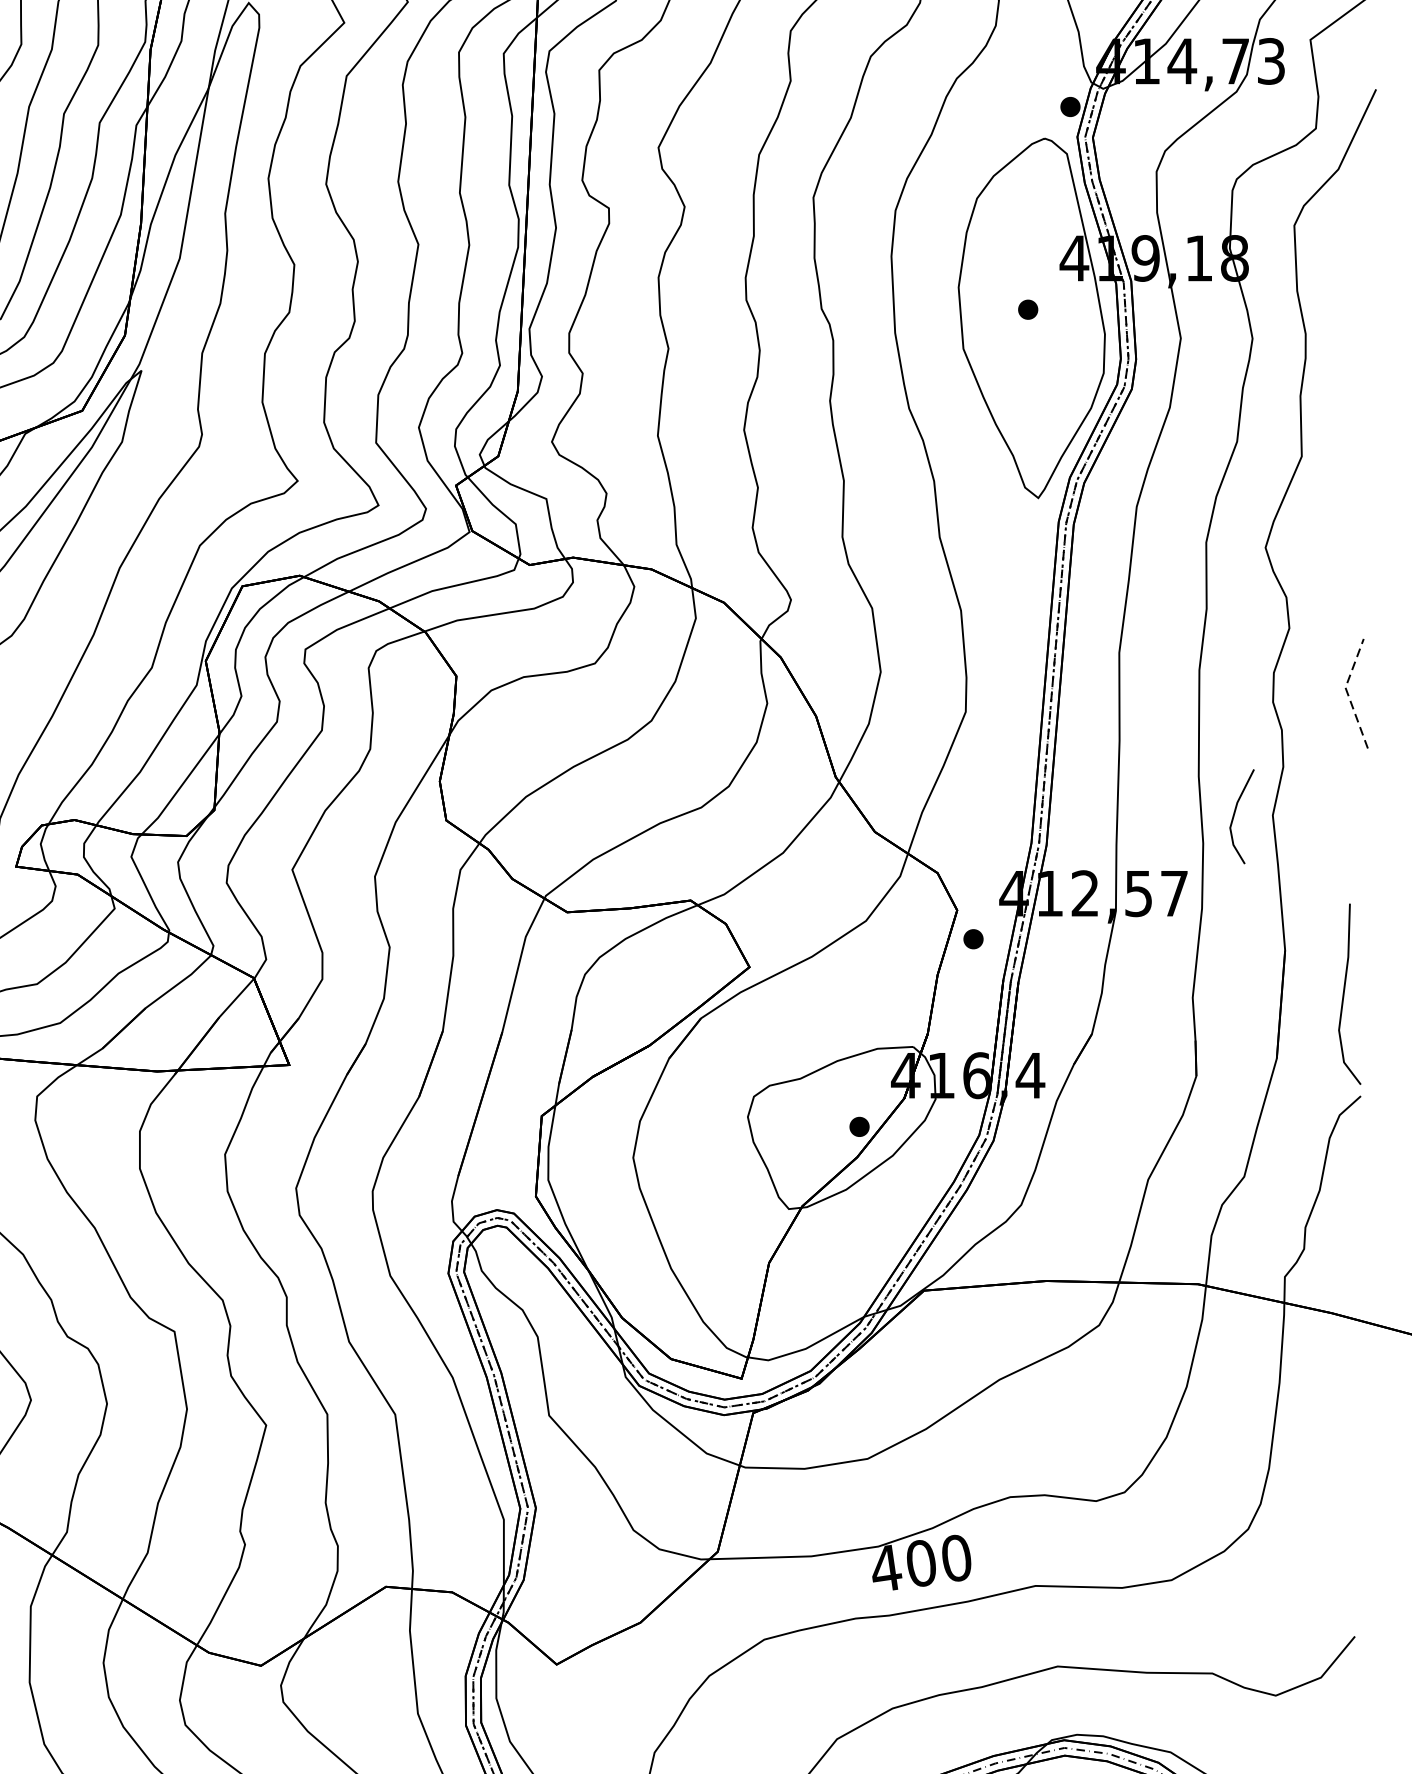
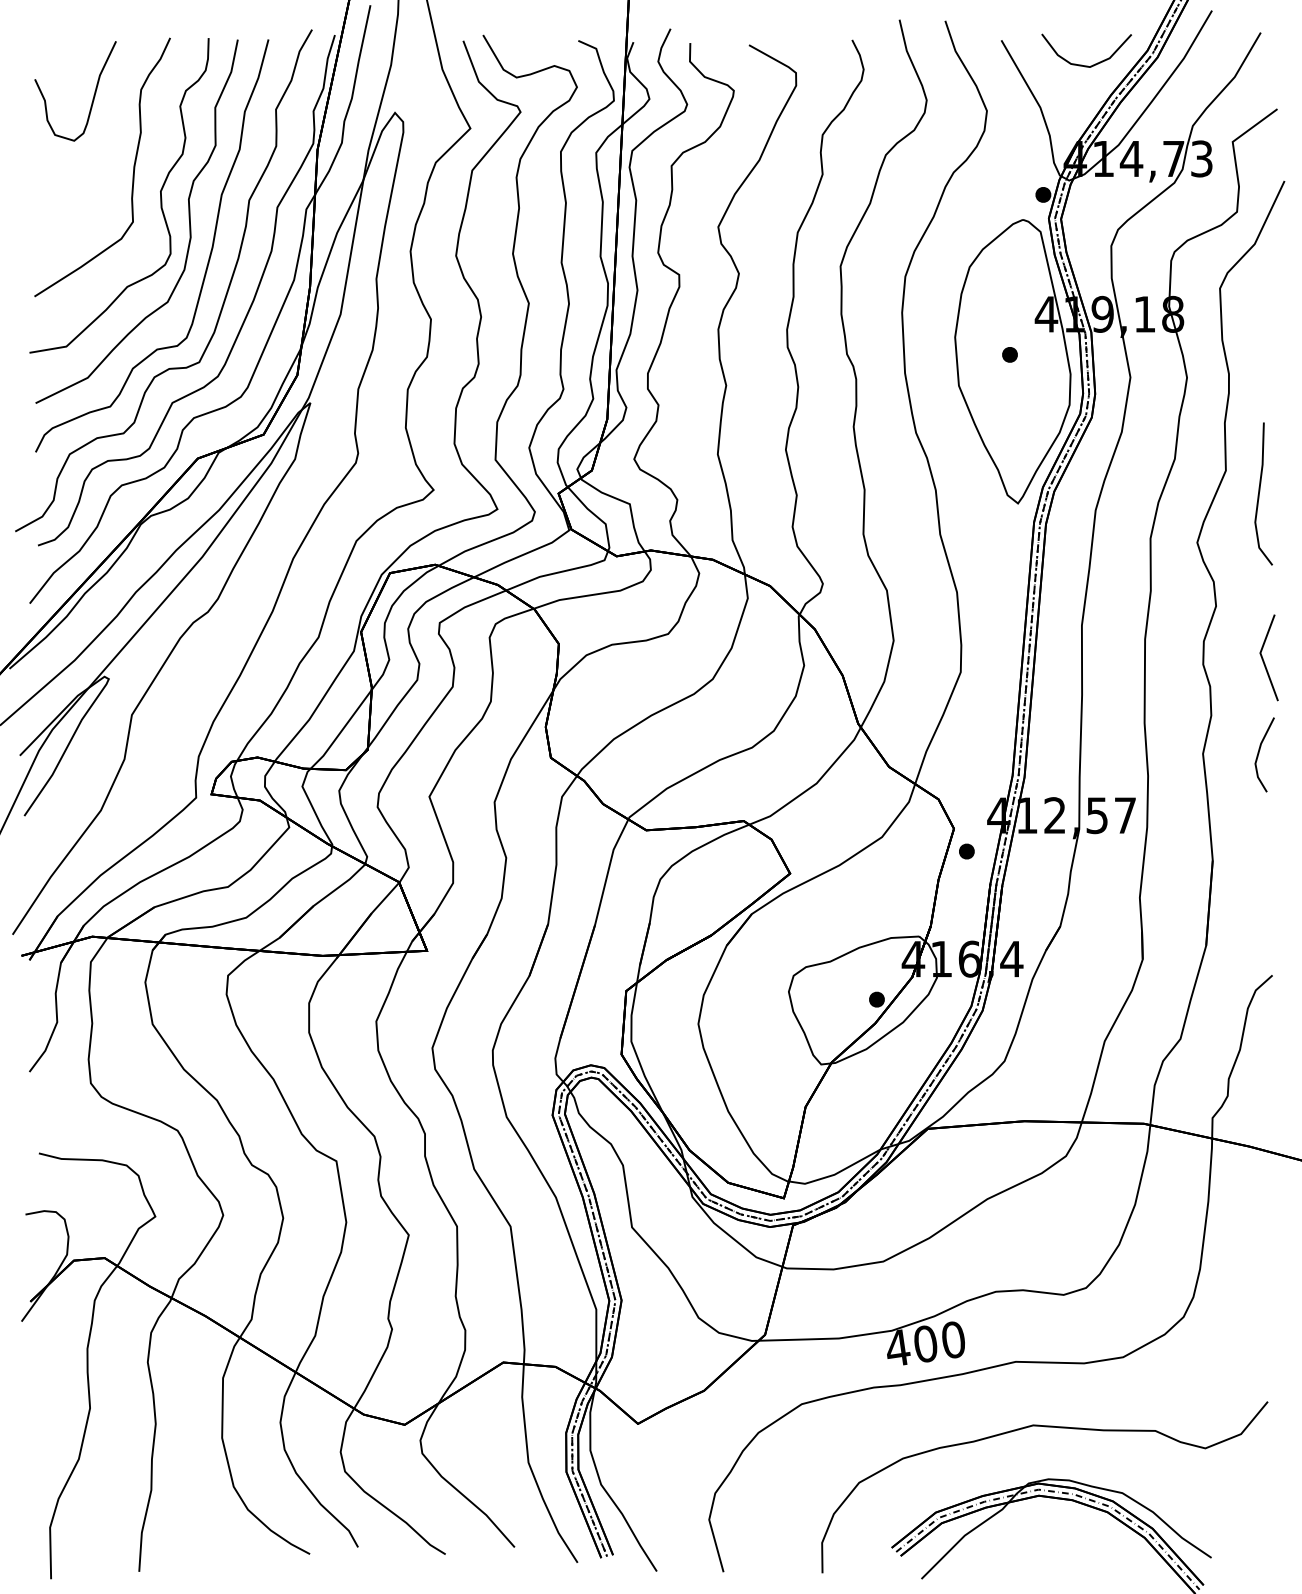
line: (1346, 692) -> (1261, 656), dashed -> solid
line: (1235, 814) -> (1259, 753), moved
line: (1345, 991) -> (1260, 491), moved

